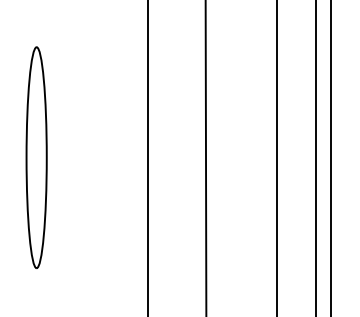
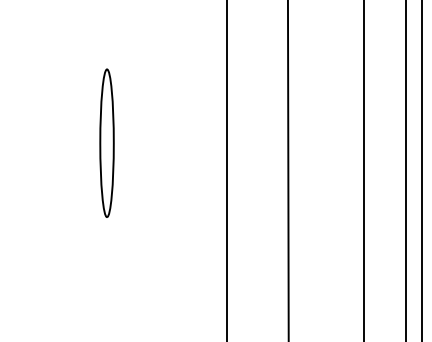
part: (36, 156) -> (106, 142), size x0.62

